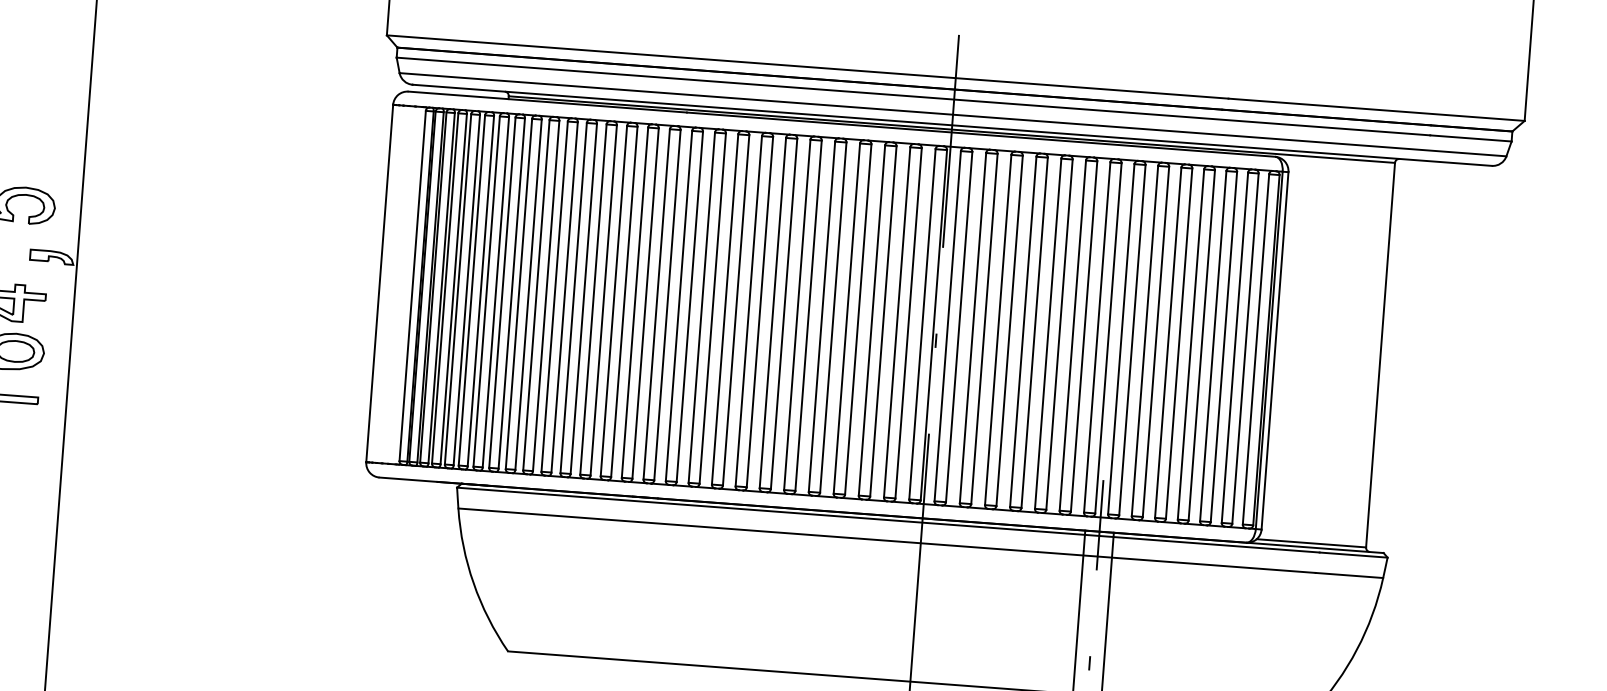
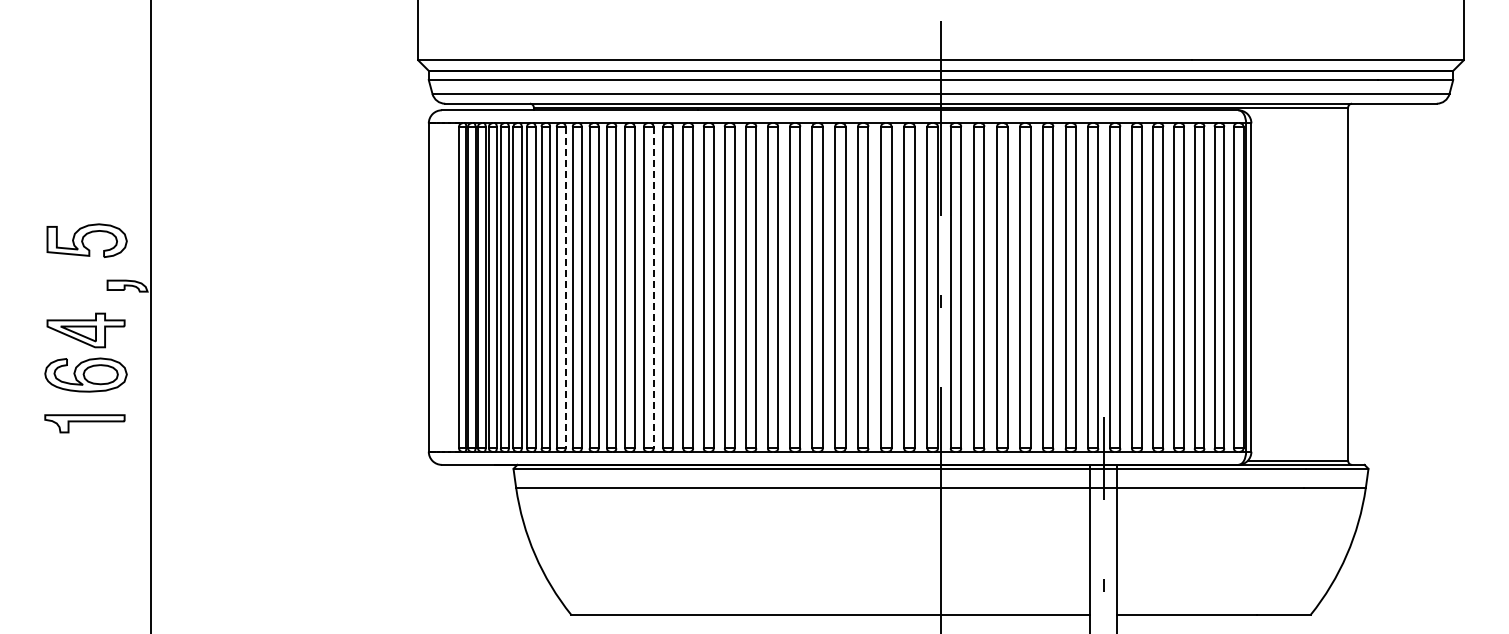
line: (528, 294) -> (565, 287), solid -> dashed
line: (624, 301) -> (653, 287), solid -> dashed

